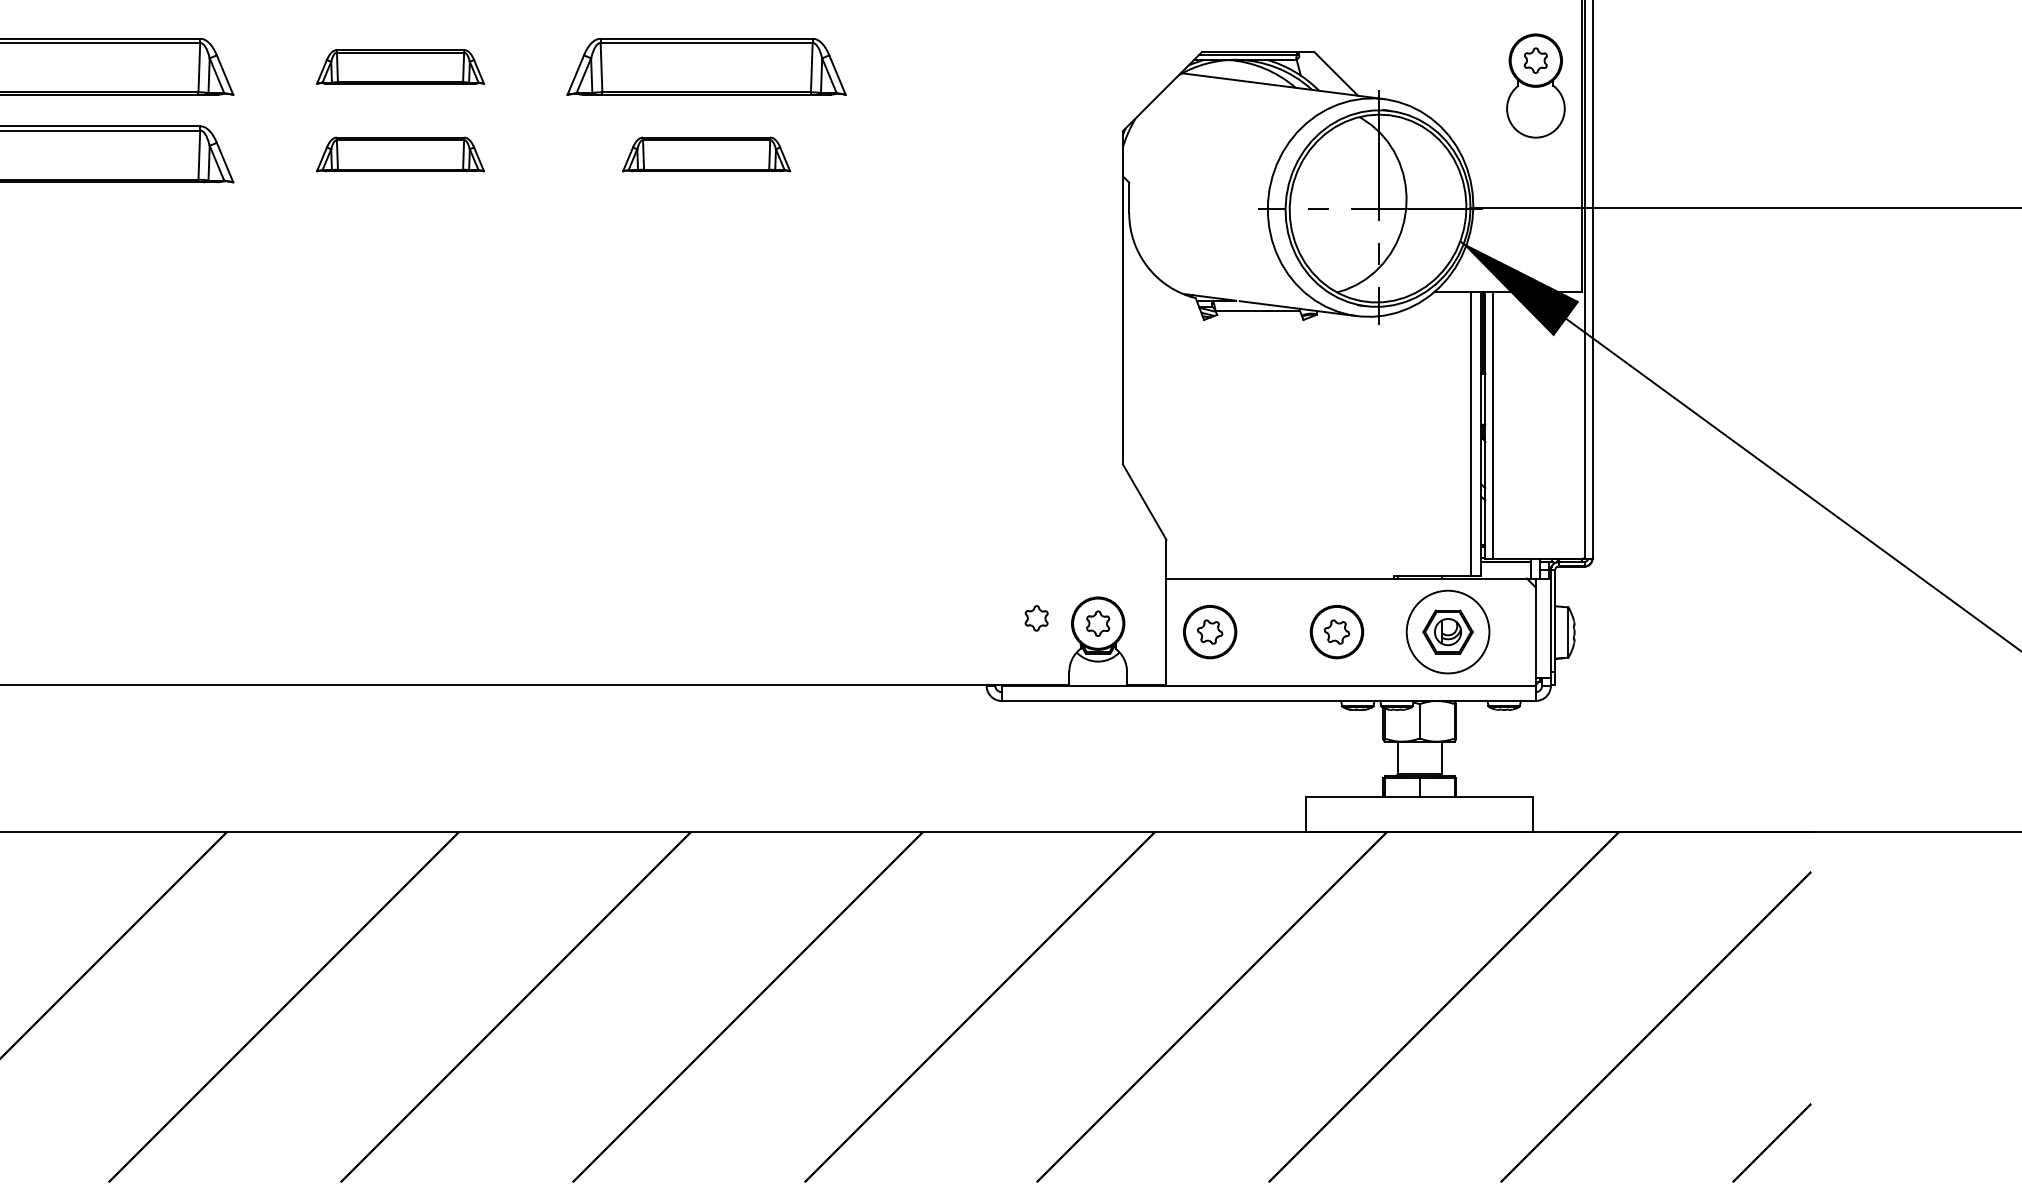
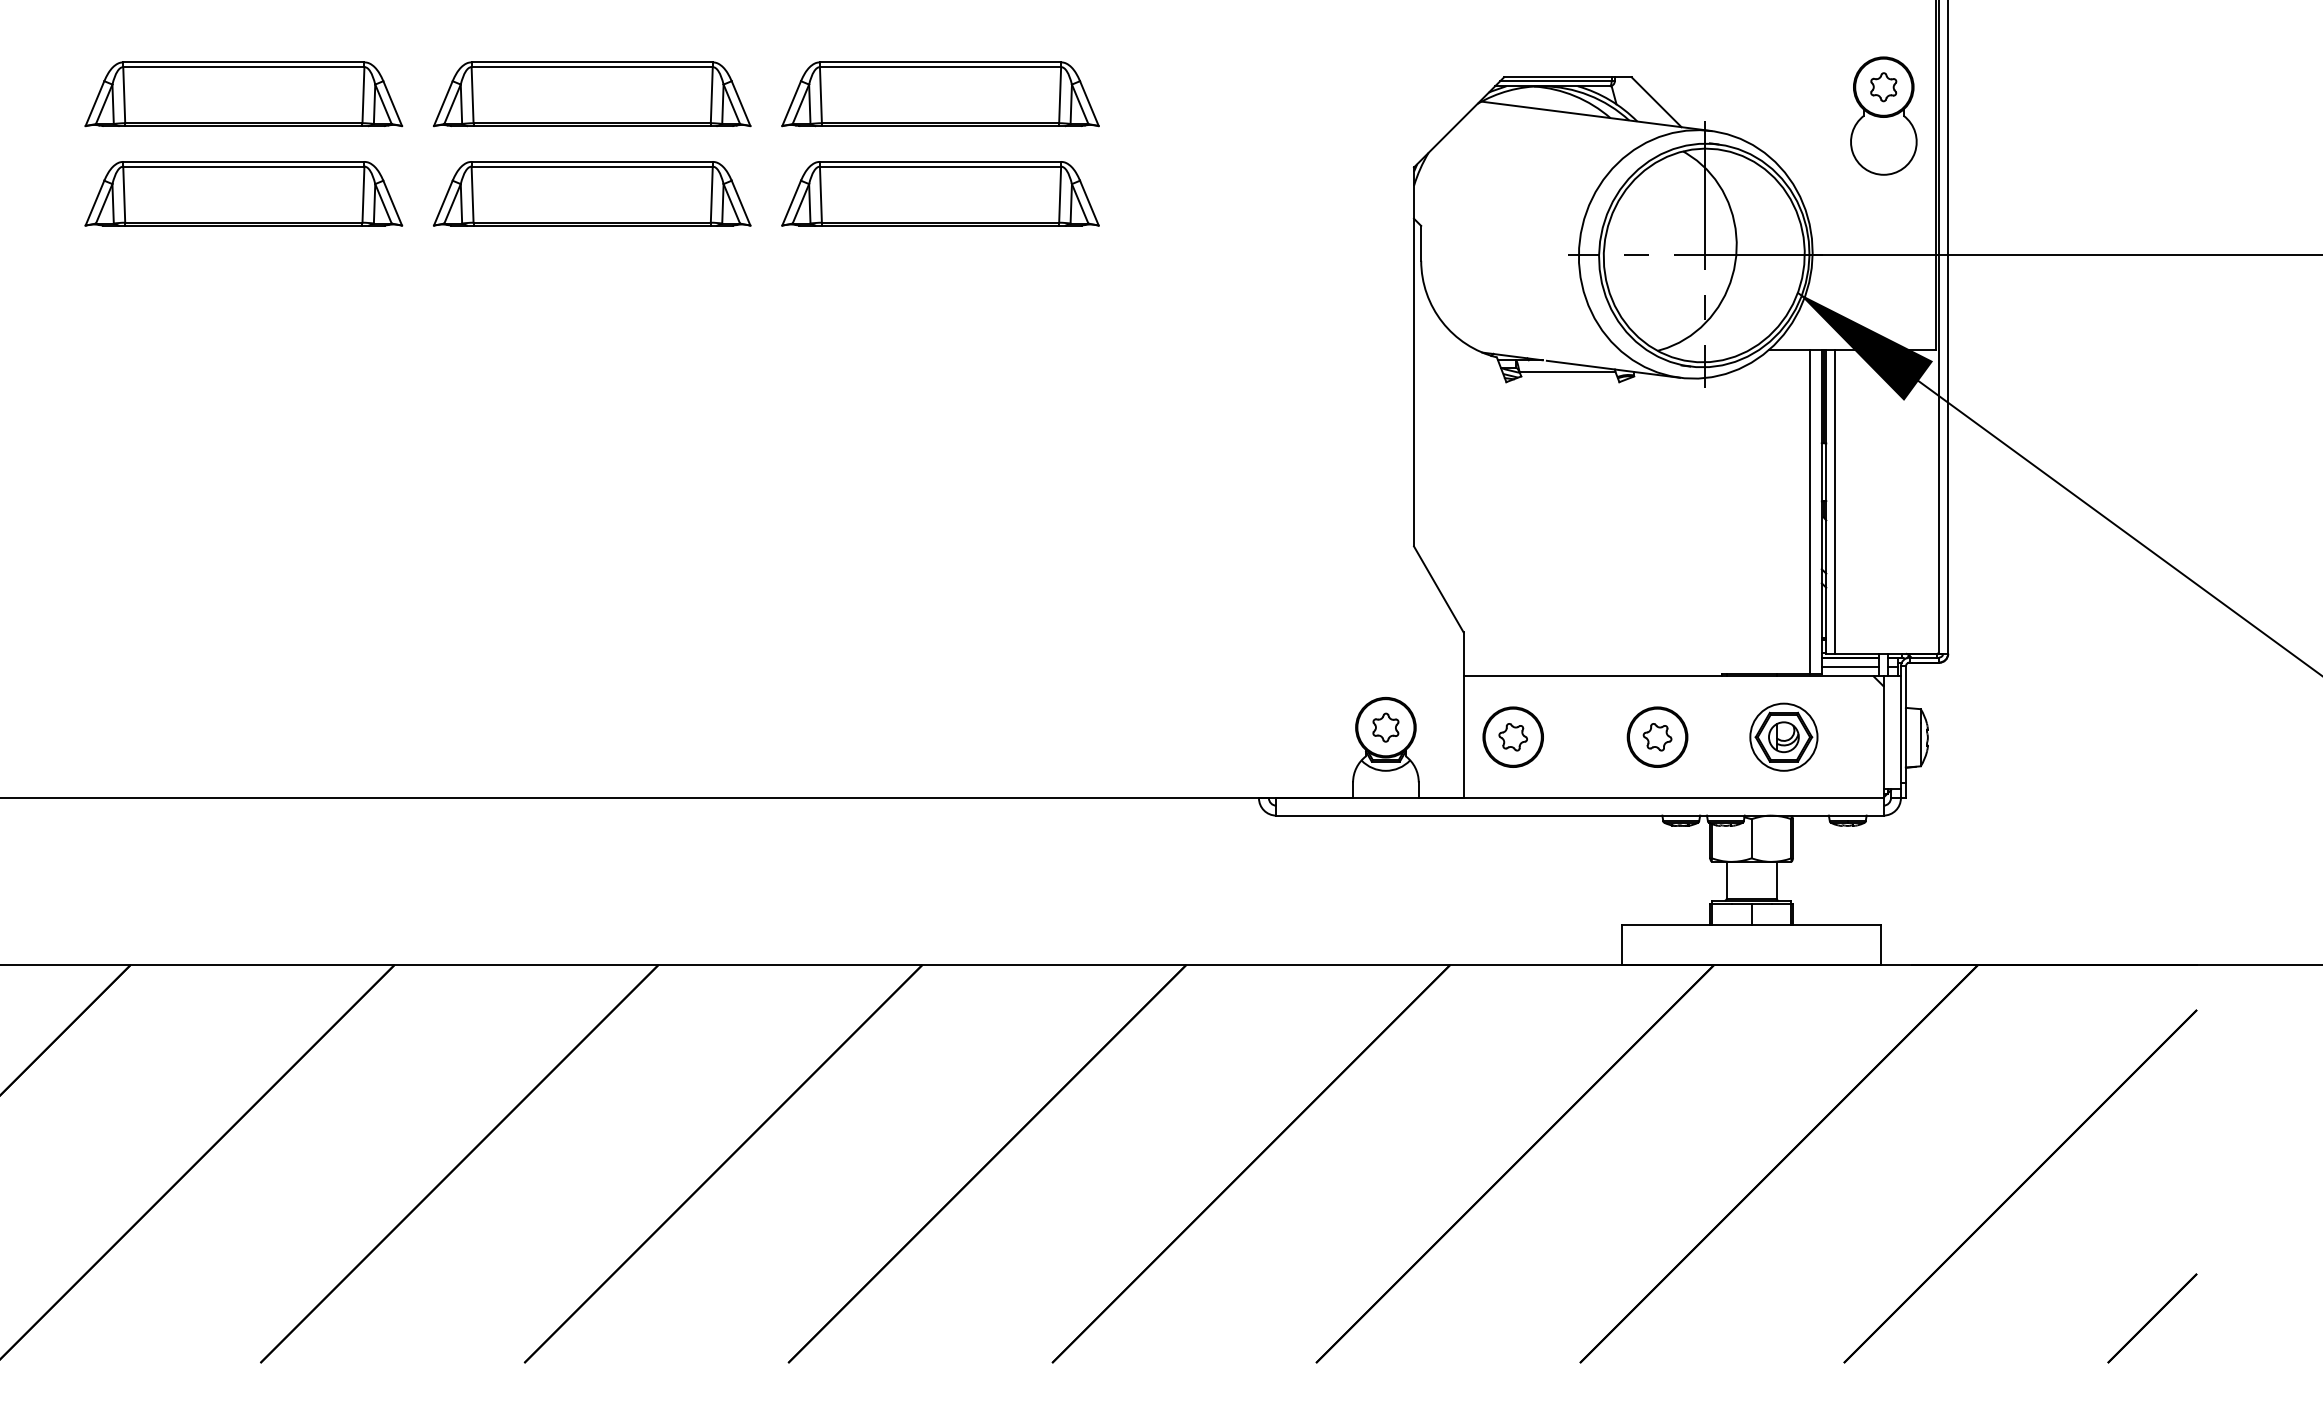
part: (400, 67) -> (592, 94), size x1.67
part: (400, 154) -> (592, 193), size x1.67
part: (706, 154) -> (940, 193), size x1.67
line: (1505, 569) -> (1849, 666), added
part: (1036, 618) -> (1315, 721), removed
circle: (1447, 631) -> (1783, 736), size x0.71

